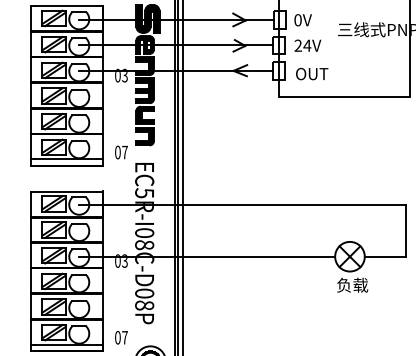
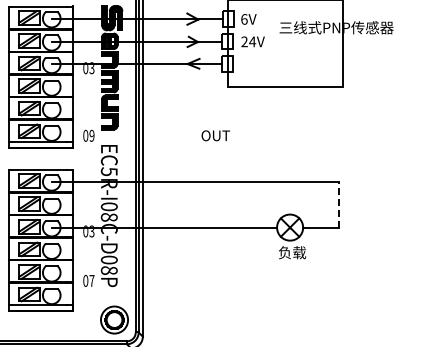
text: (298, 20) -> (244, 19), 0V -> 6V
text: (311, 73) -> (215, 135), moved
text: (124, 152) -> (91, 135), 07 -> 09
line: (406, 230) -> (339, 204), solid -> dashed
text: (120, 337) -> (88, 280), moved

